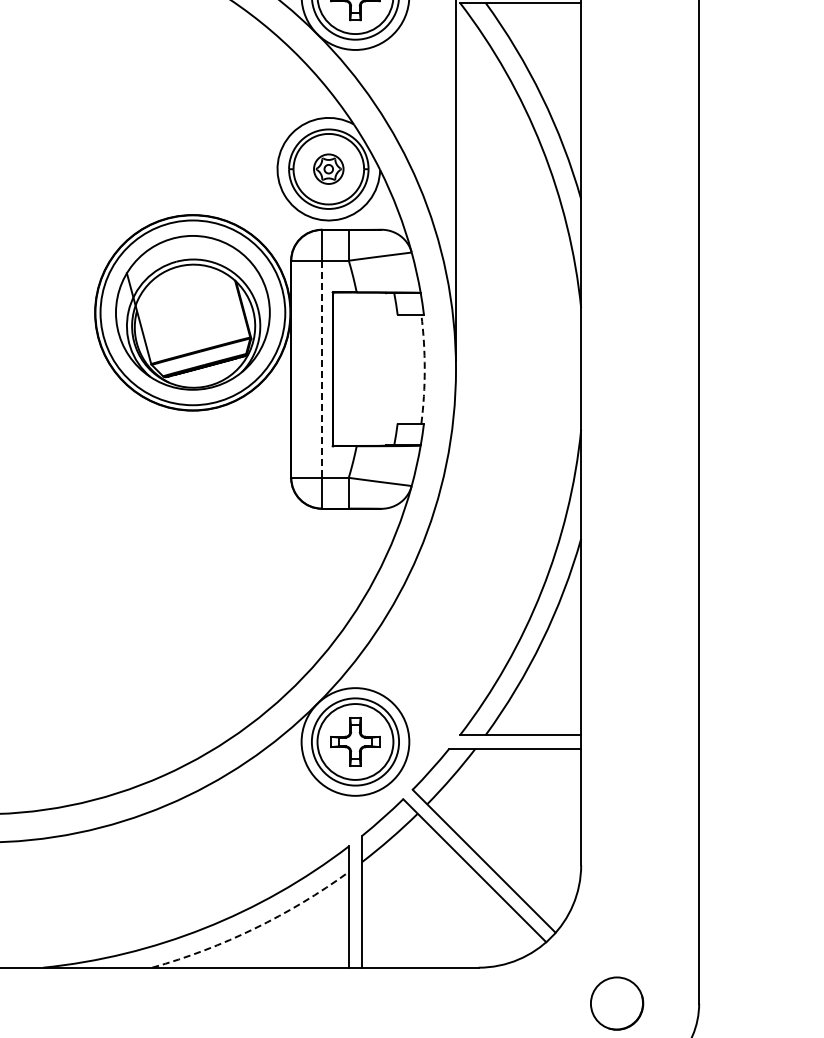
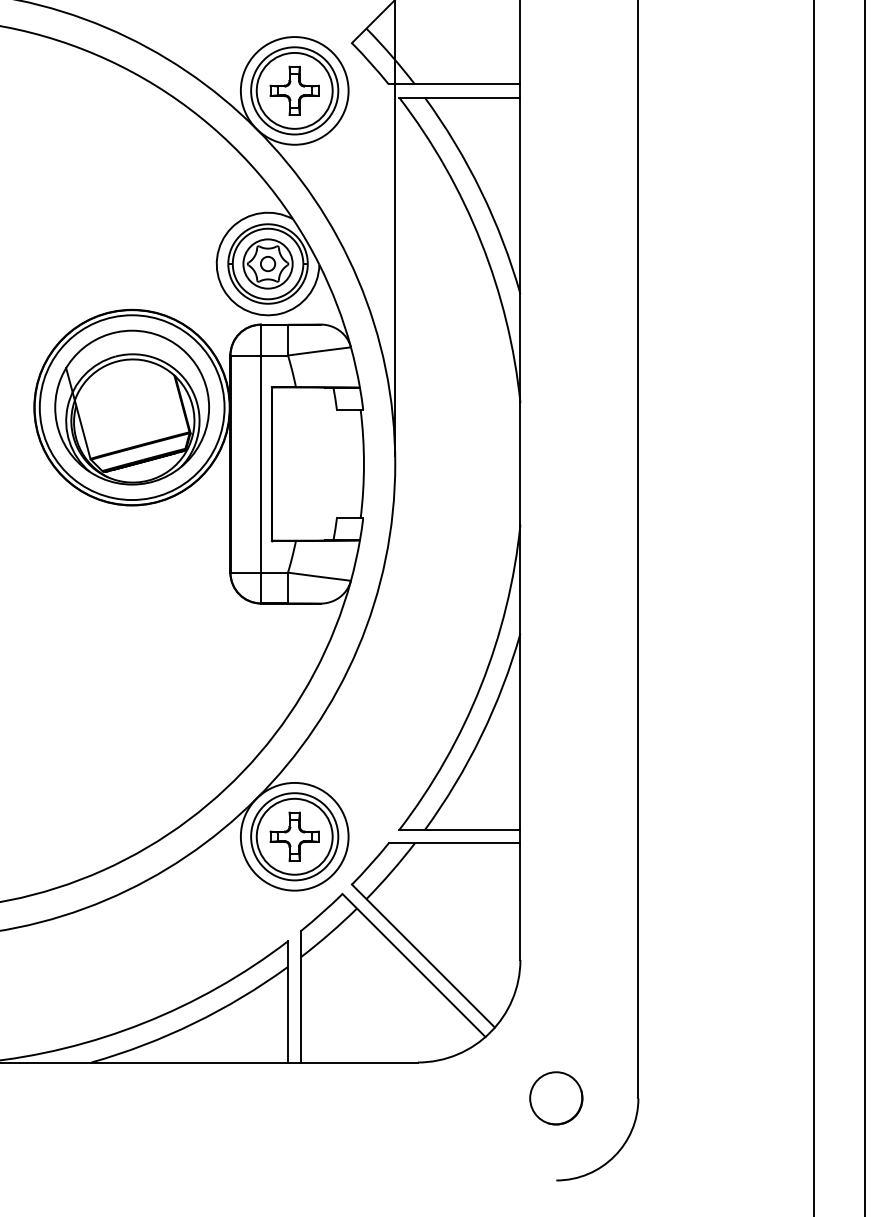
part: (328, 168) -> (267, 263), size x1.67
line: (322, 369) -> (261, 464), dashed -> solid
arc: (424, 369) -> (363, 464), dashed -> solid
arc: (255, 928) -> (194, 1023), dashed -> solid

